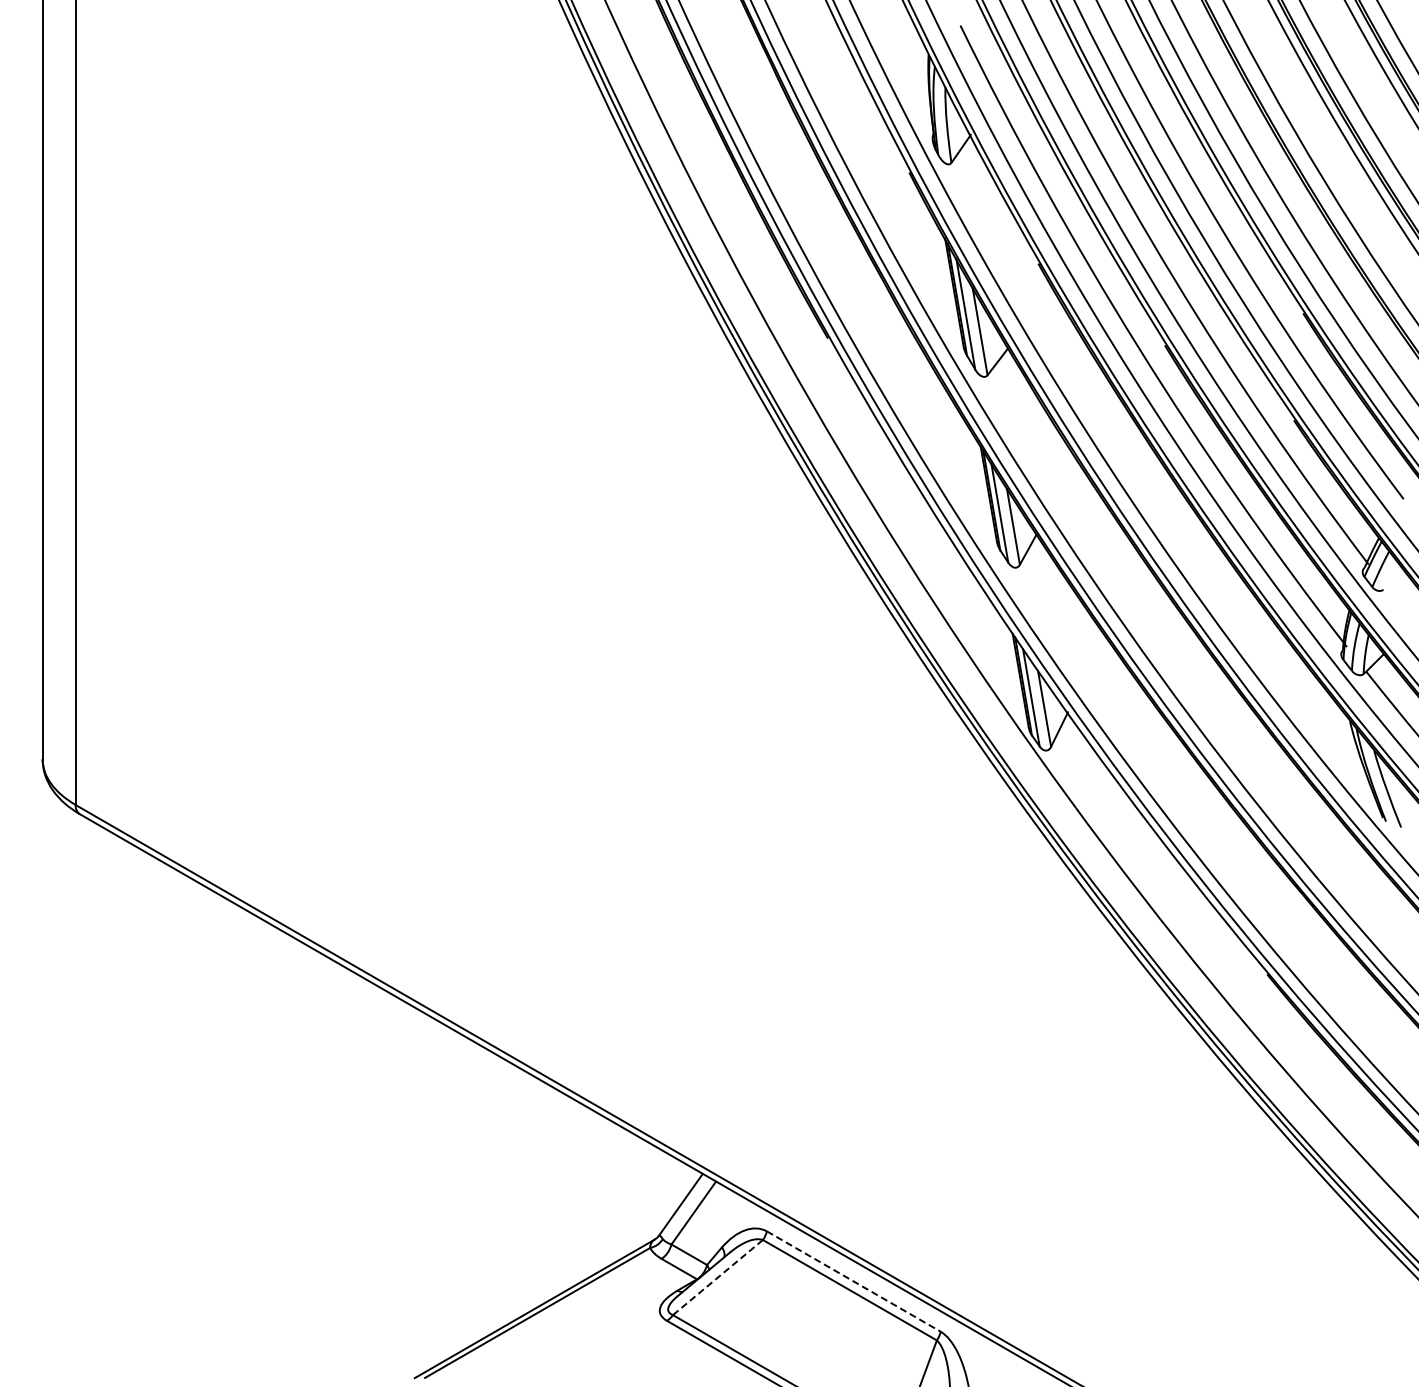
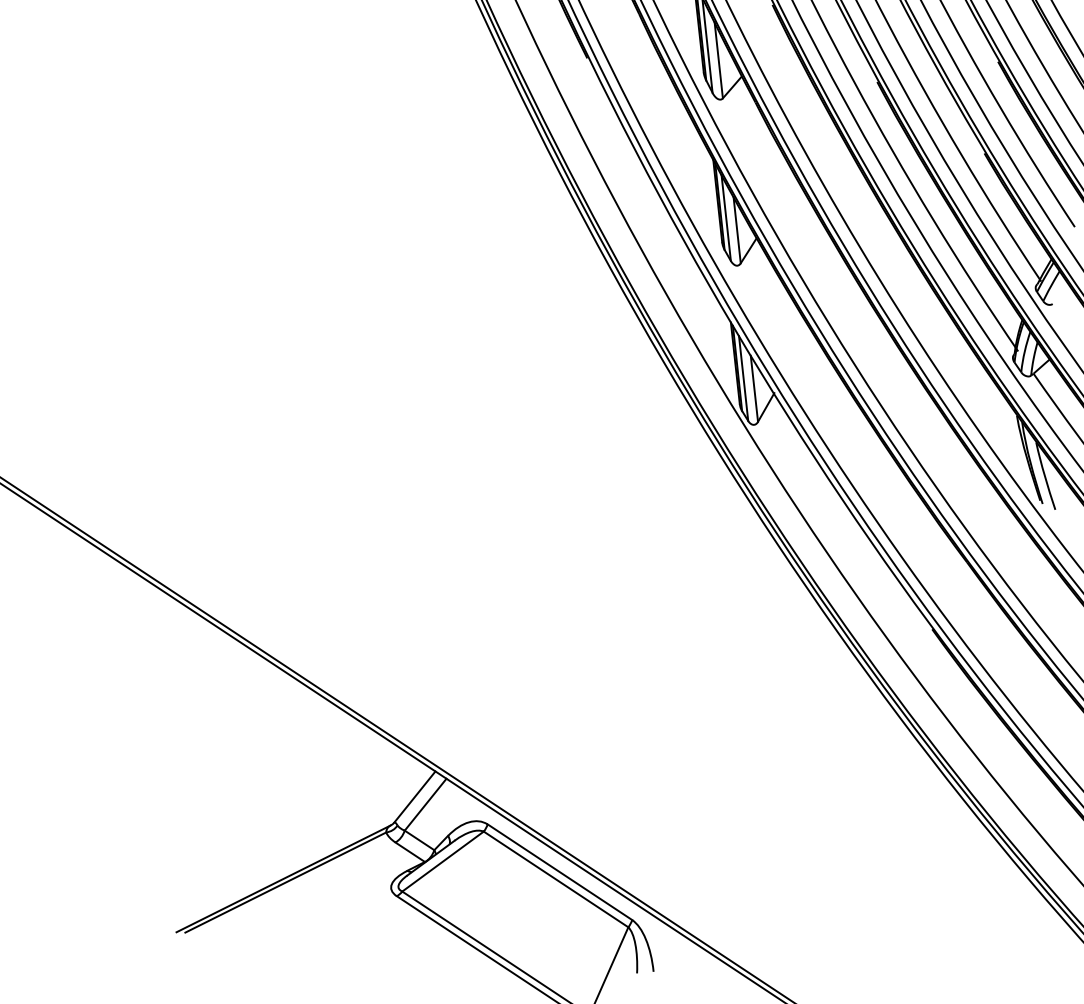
line: (717, 1277) -> (442, 861), dashed -> solid
line: (854, 1281) -> (560, 872), dashed -> solid

